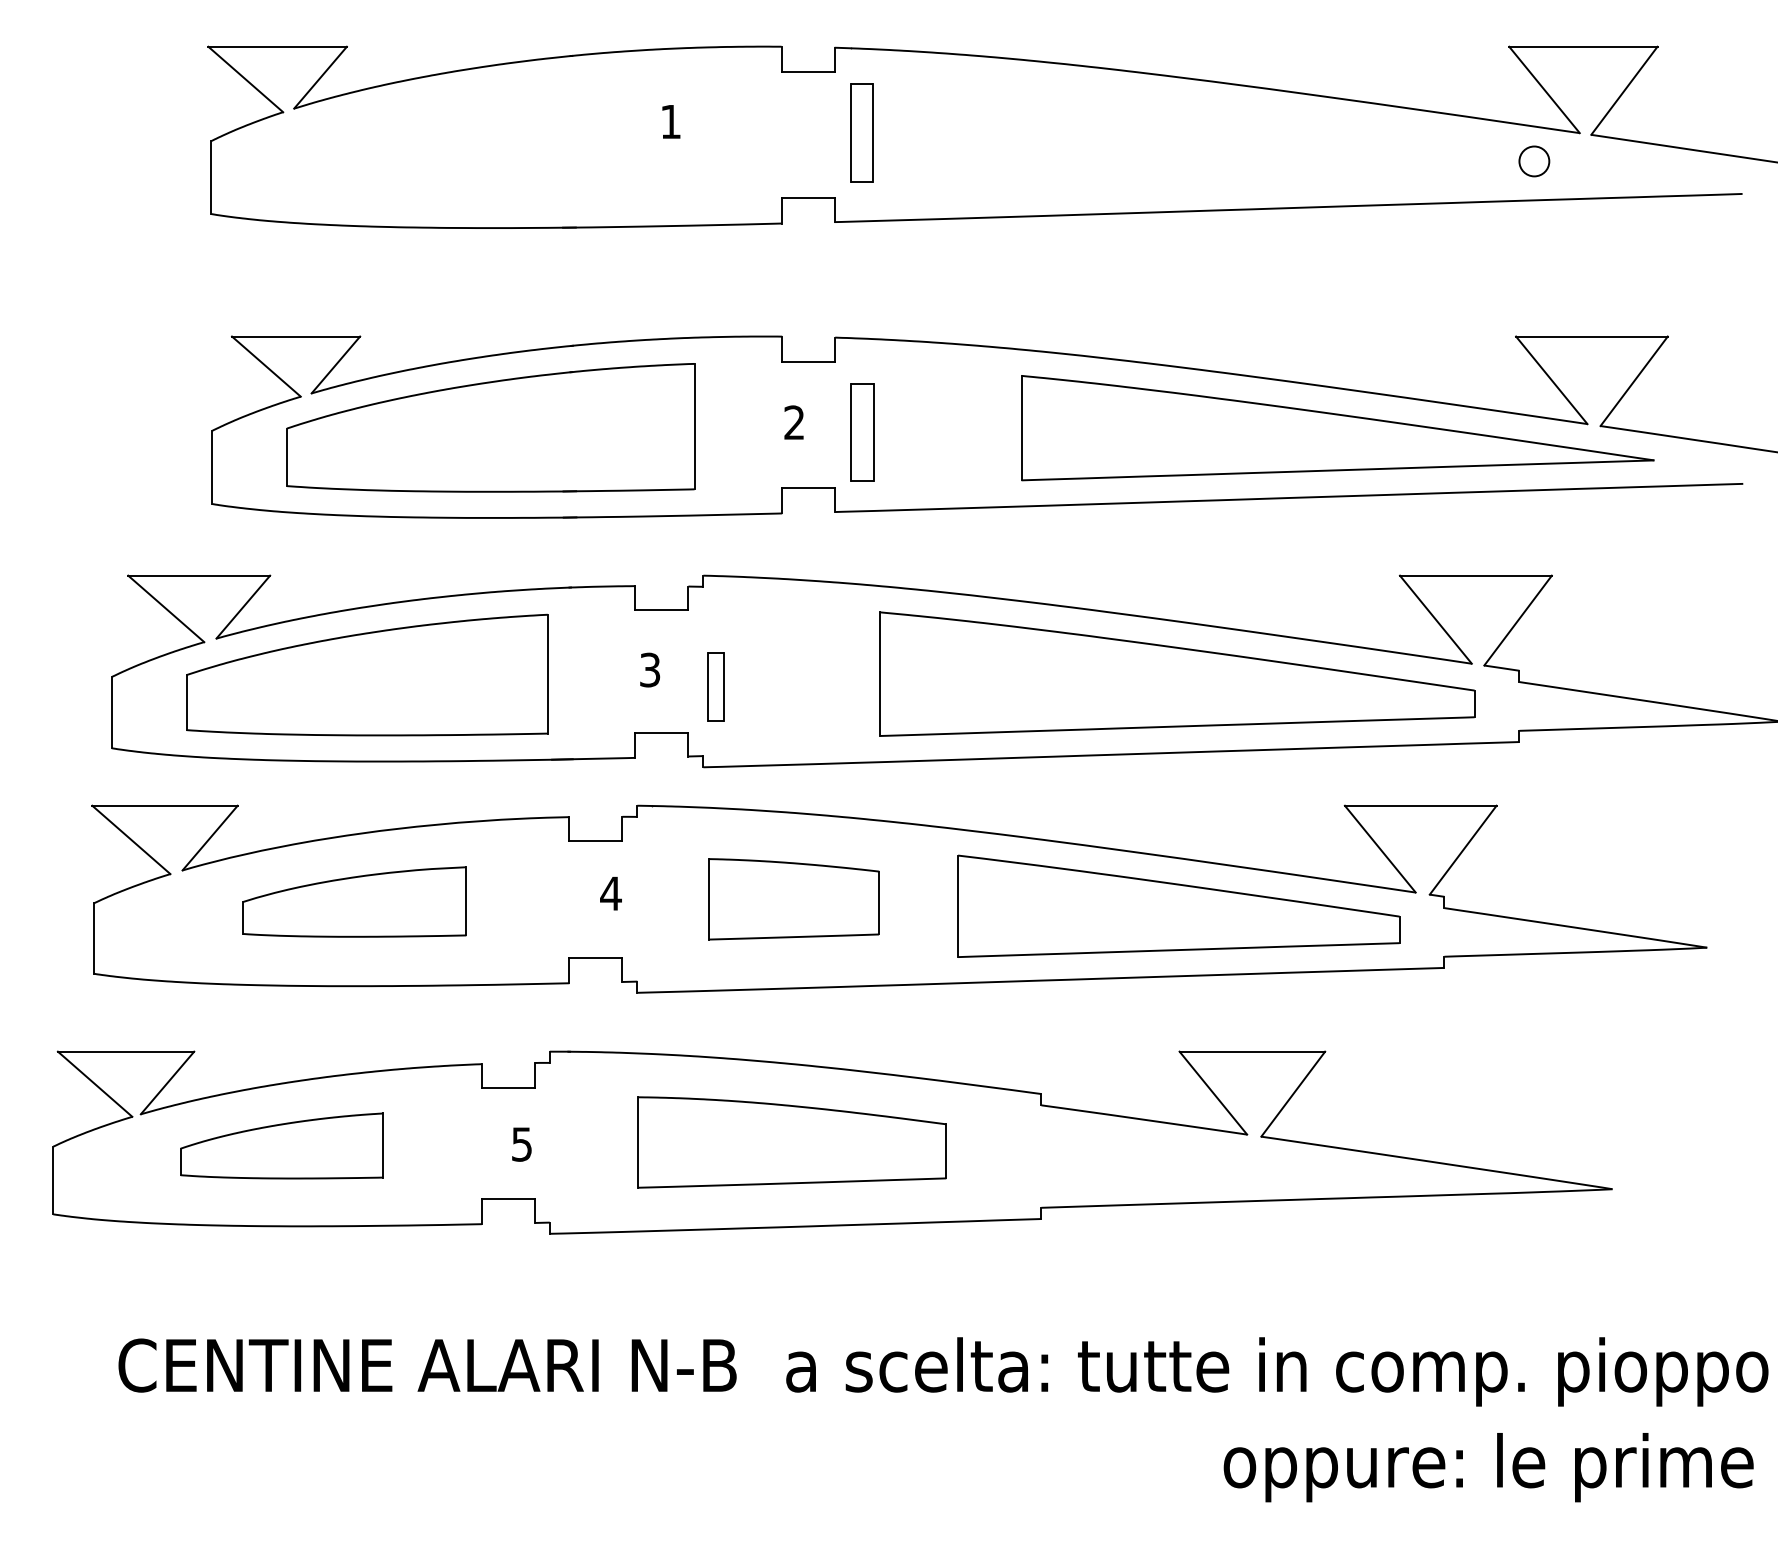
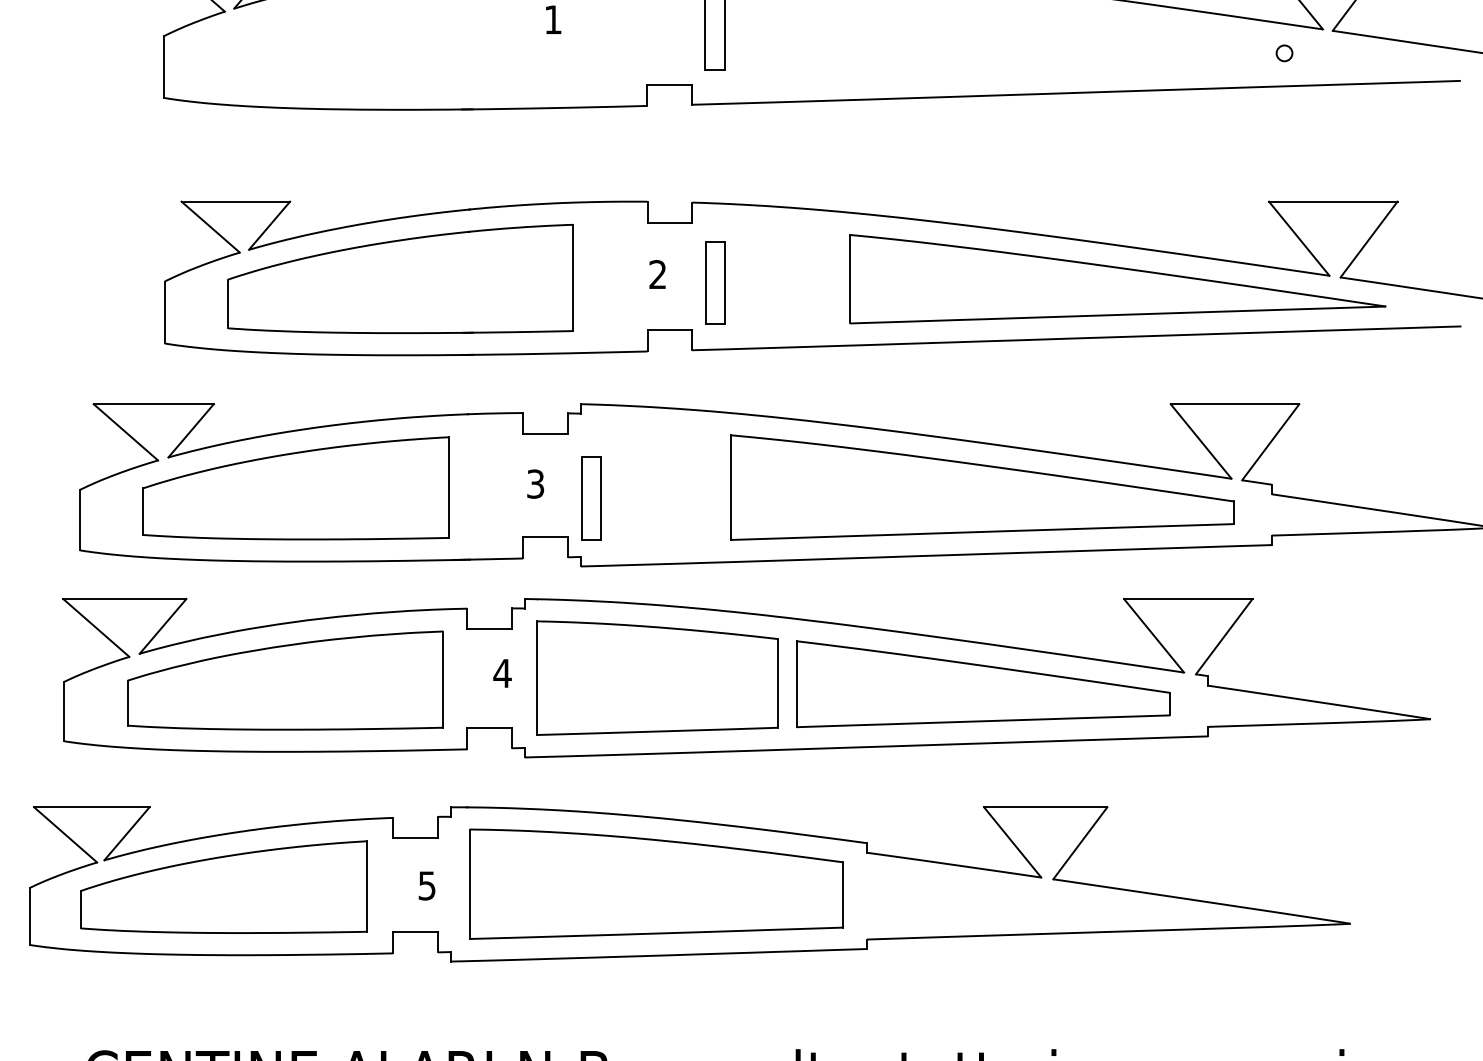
circle: (1534, 161) -> (1284, 53), size x0.62
part: (715, 686) -> (591, 498), size x1.43
part: (793, 899) -> (657, 678), size x1.67
part: (354, 901) -> (285, 680), size x1.67
part: (791, 1142) -> (655, 884), size x1.43
part: (281, 1145) -> (223, 886), size x1.67

